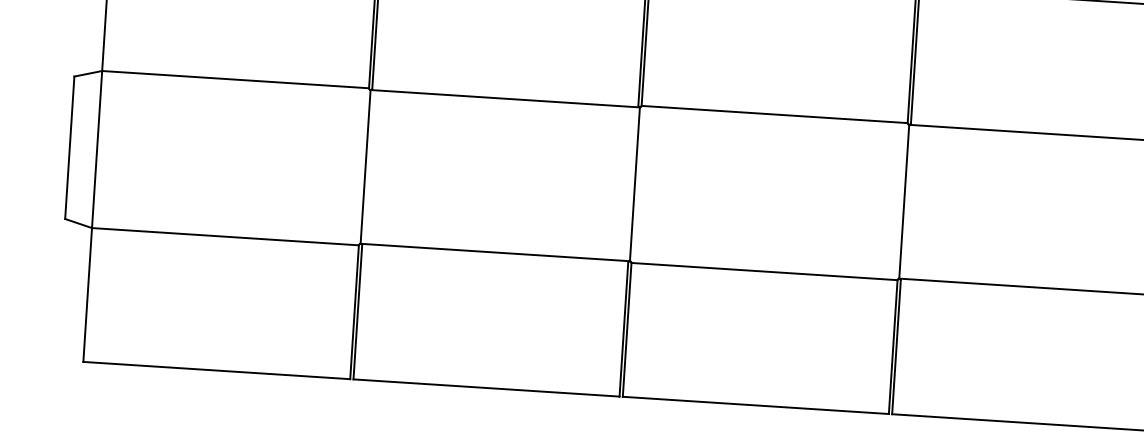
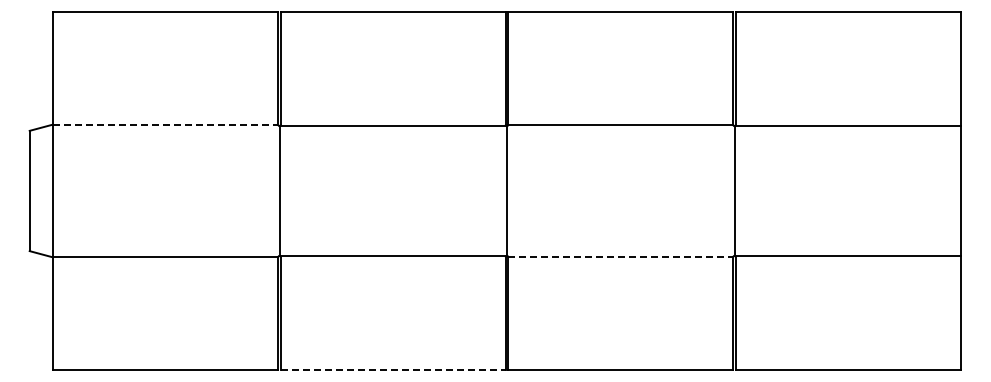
line: (235, 79) -> (165, 124), solid -> dashed
line: (765, 271) -> (621, 257), solid -> dashed
line: (486, 388) -> (393, 370), solid -> dashed

